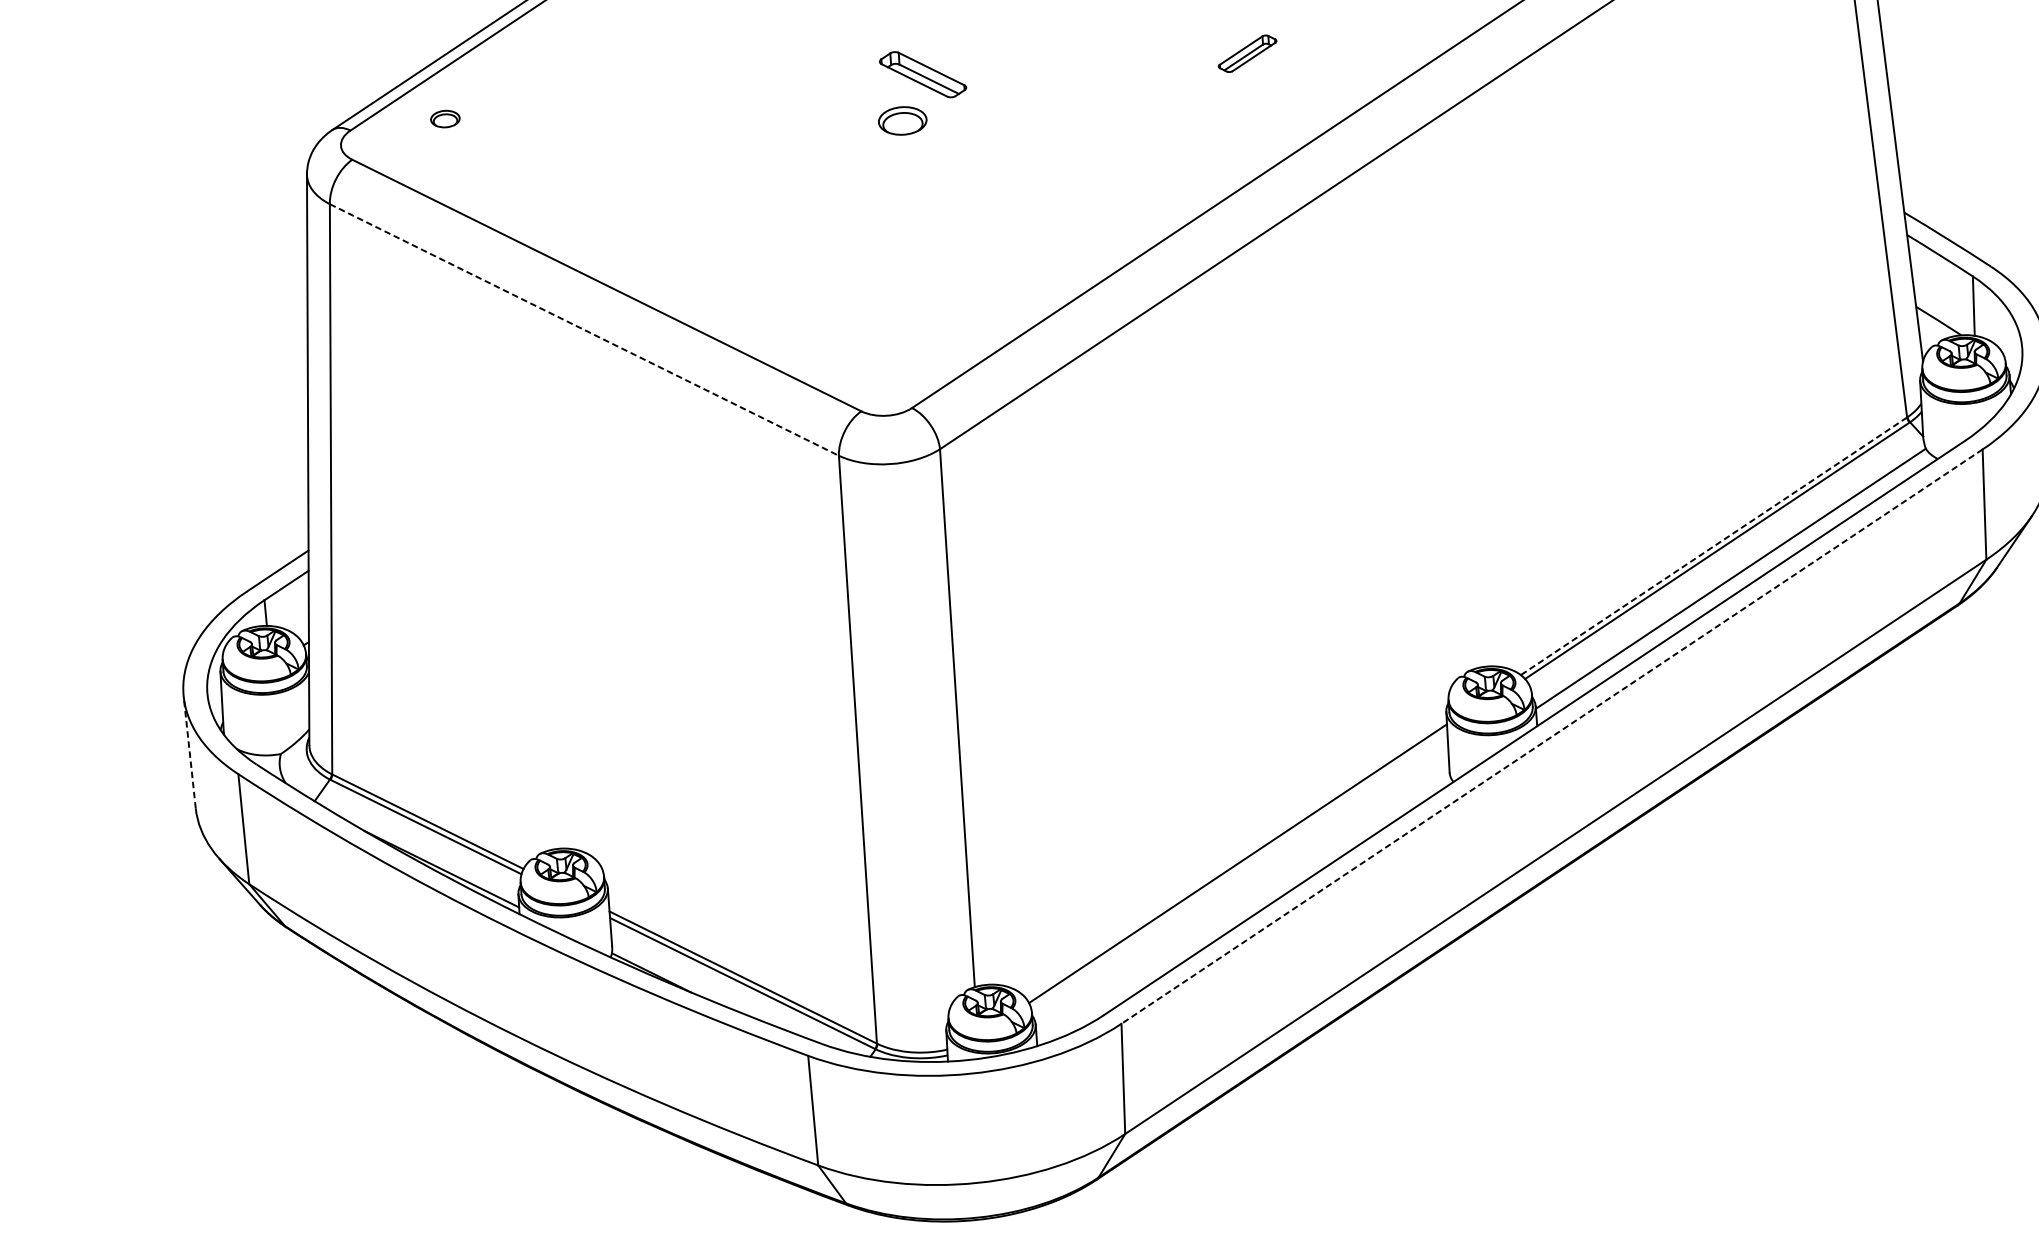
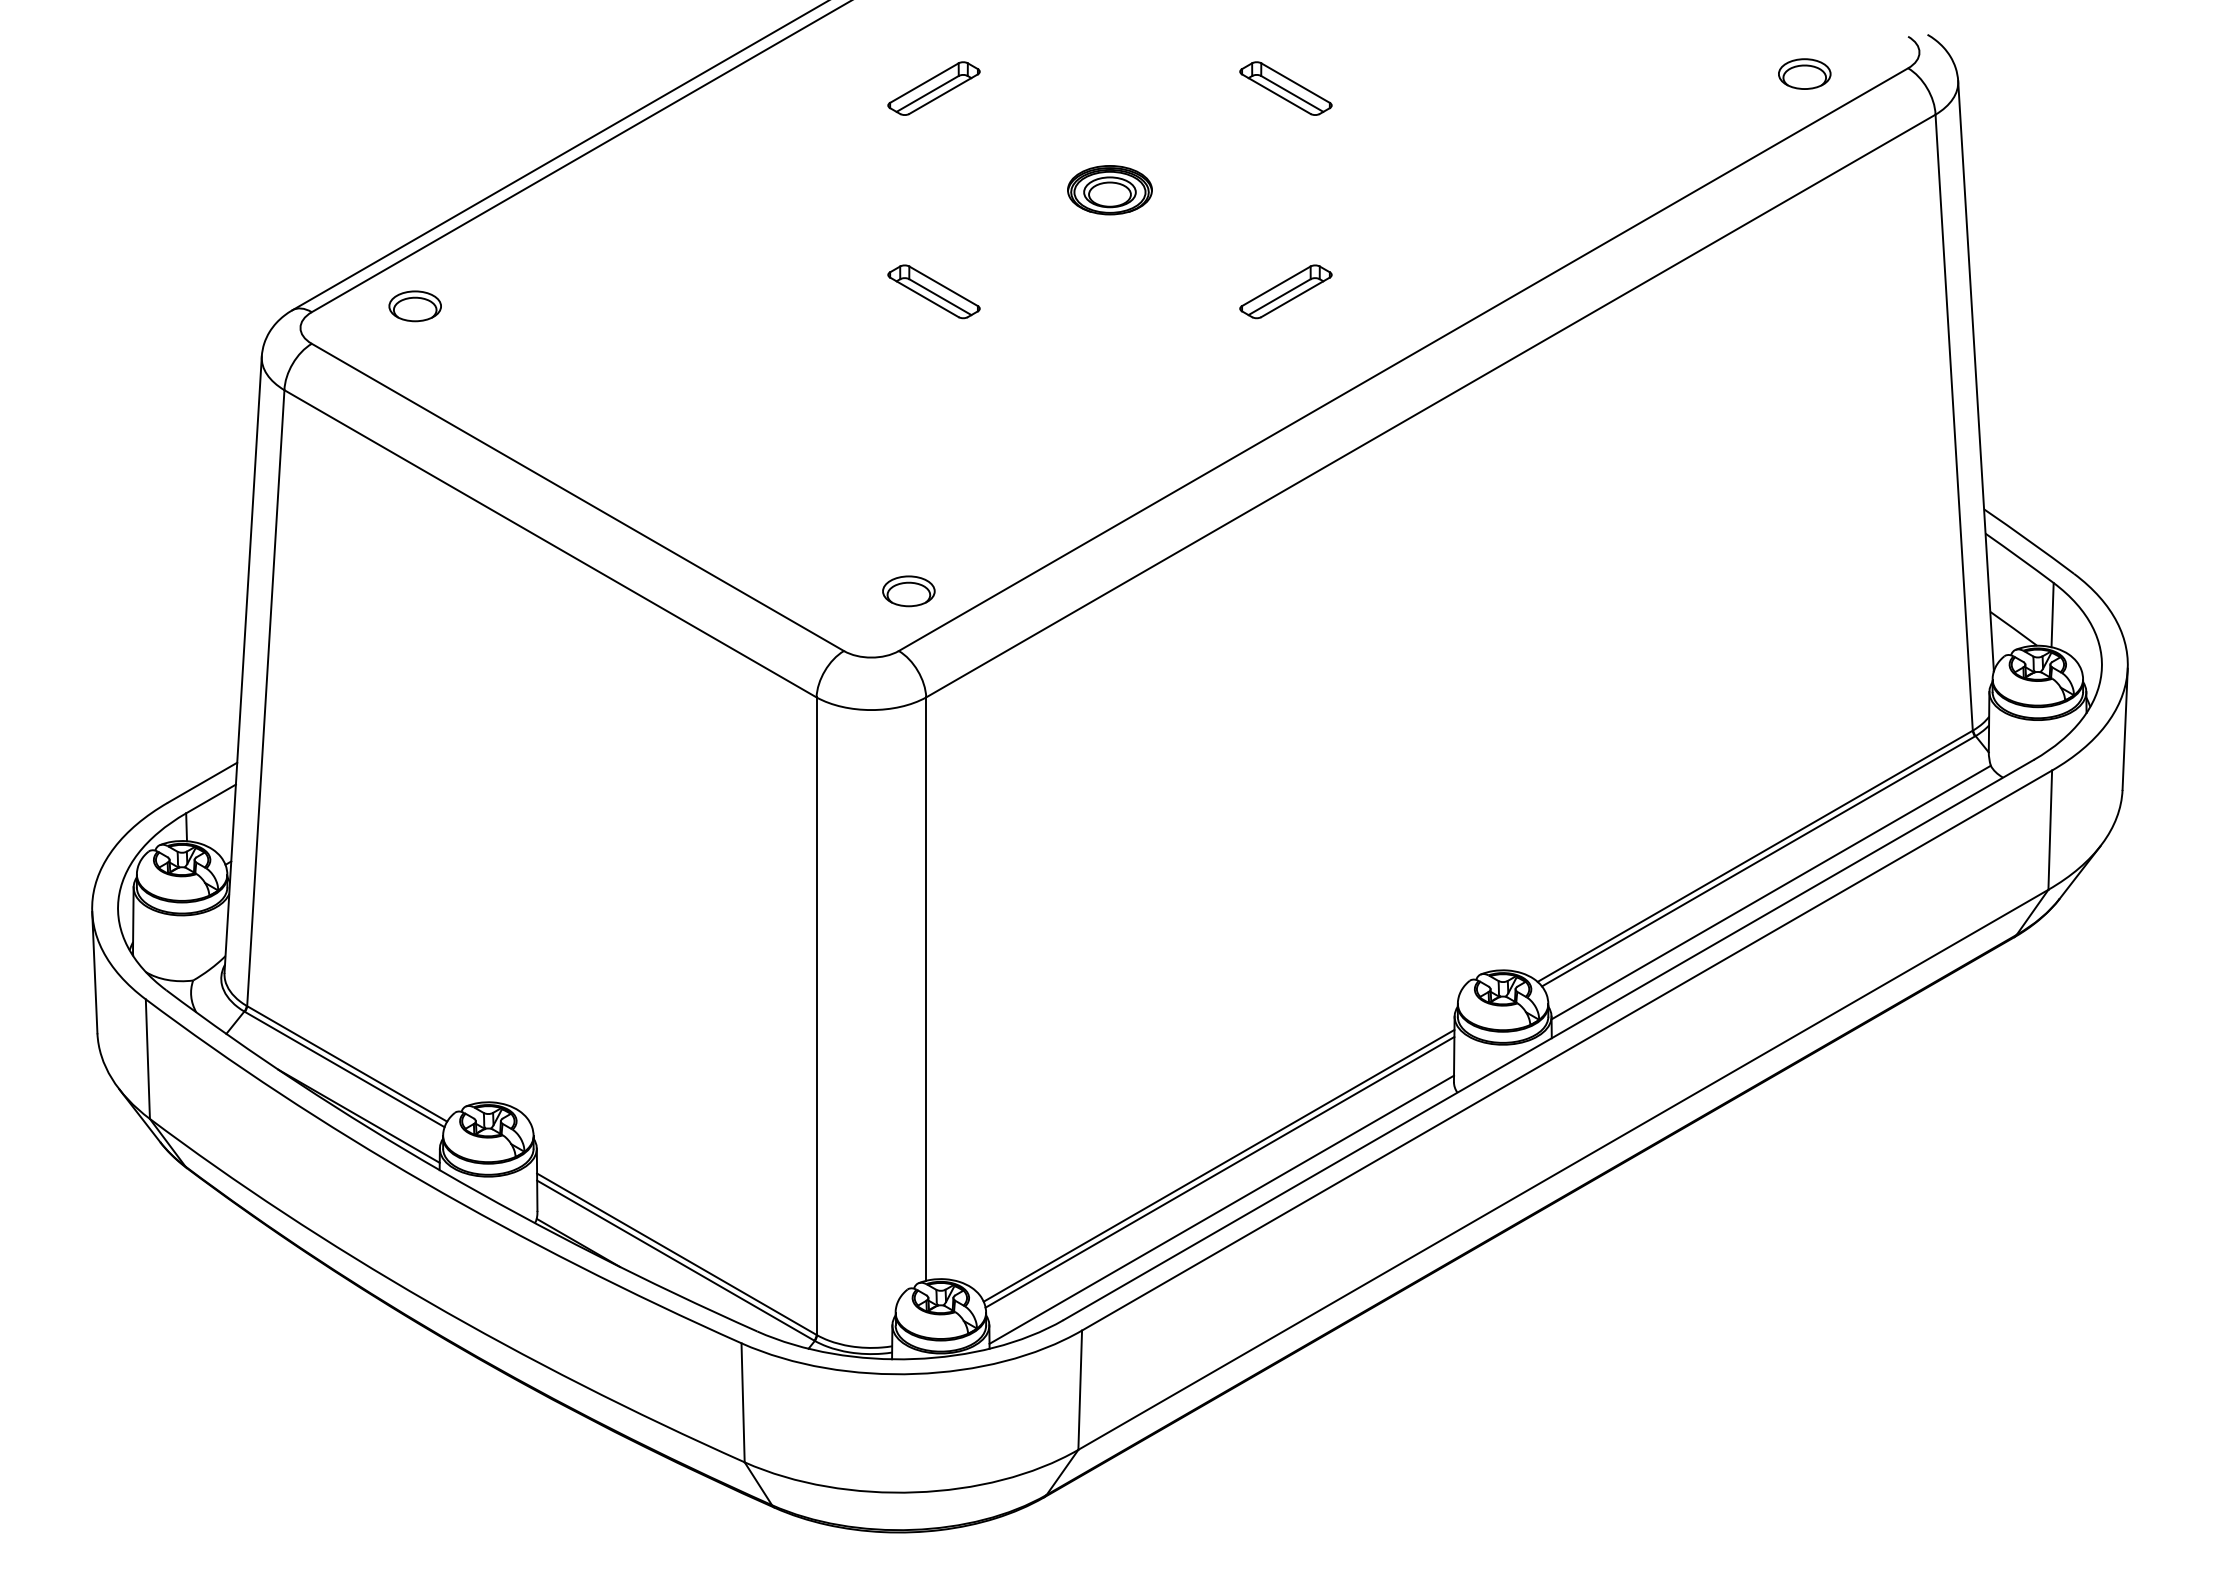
part: (1247, 53) -> (1285, 291), size x1.43
part: (444, 119) -> (414, 306), size x1.67
part: (902, 121) -> (908, 591), moved
line: (584, 330) -> (550, 544), dashed -> solid
line: (1713, 546) -> (1754, 856), dashed -> solid
line: (1551, 736) -> (1566, 1050), dashed -> solid
line: (189, 752) -> (94, 972), dashed -> solid
line: (1238, 868) -> (1219, 1171), added
line: (1242, 903) -> (1221, 1209), added

